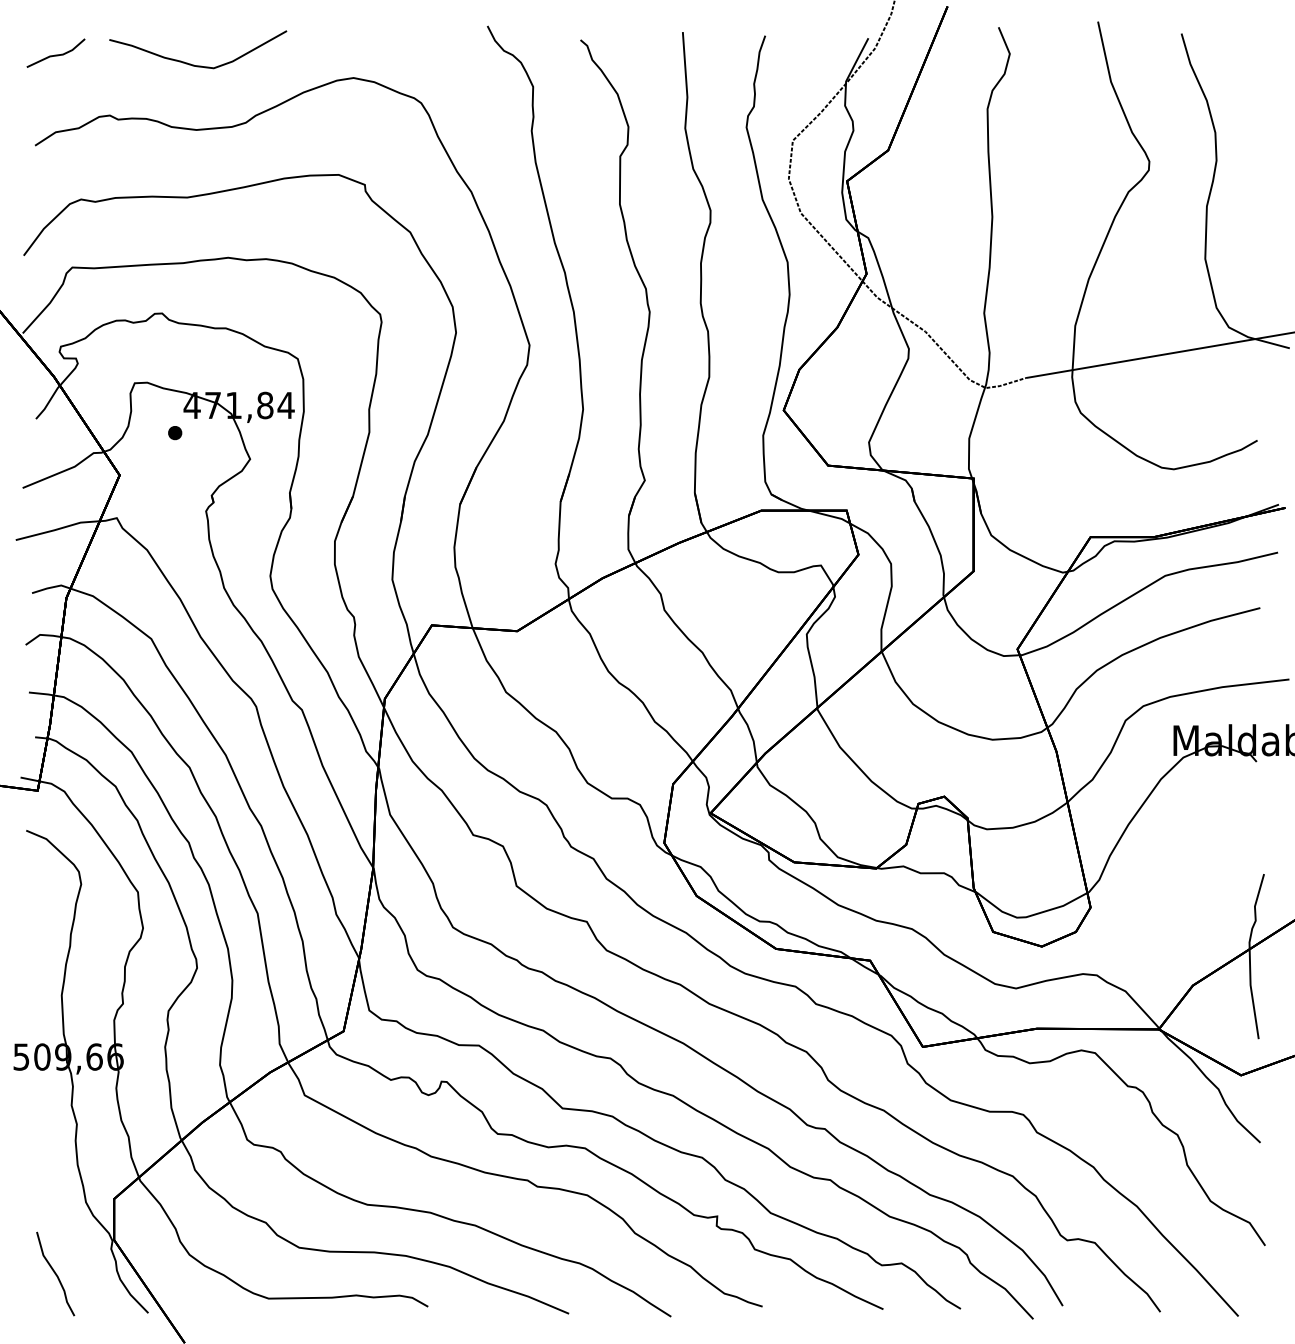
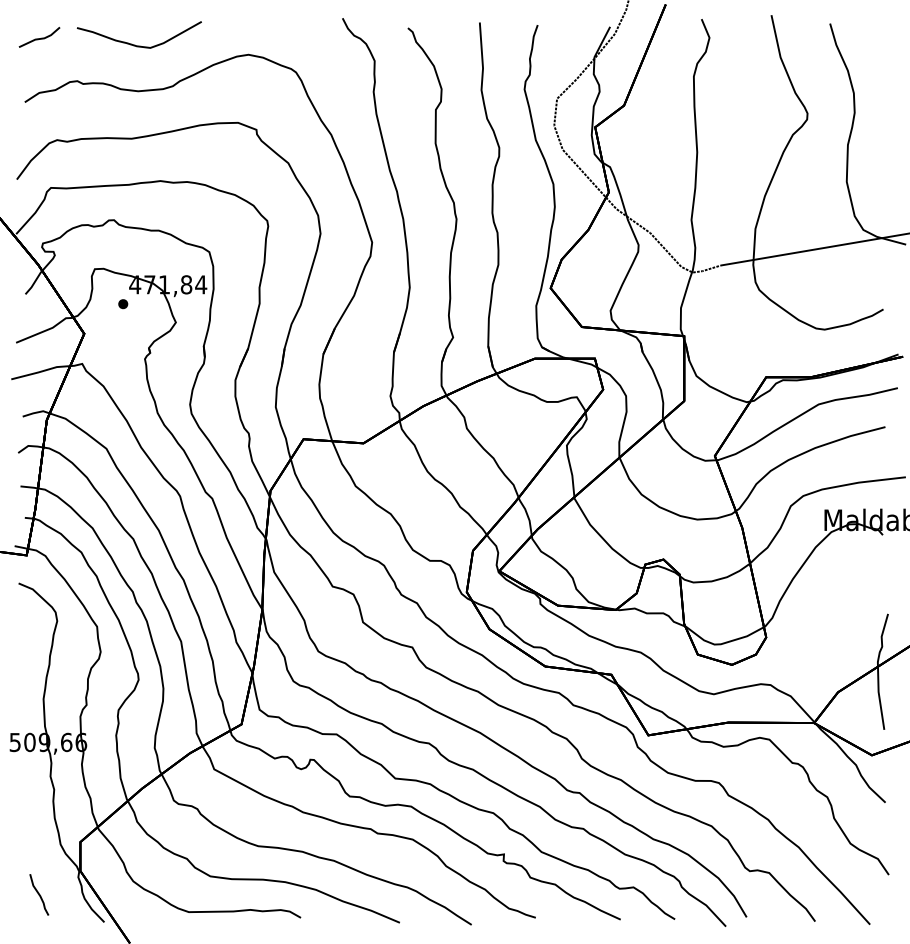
part: (55, 1273) -> (39, 894), size x0.7

